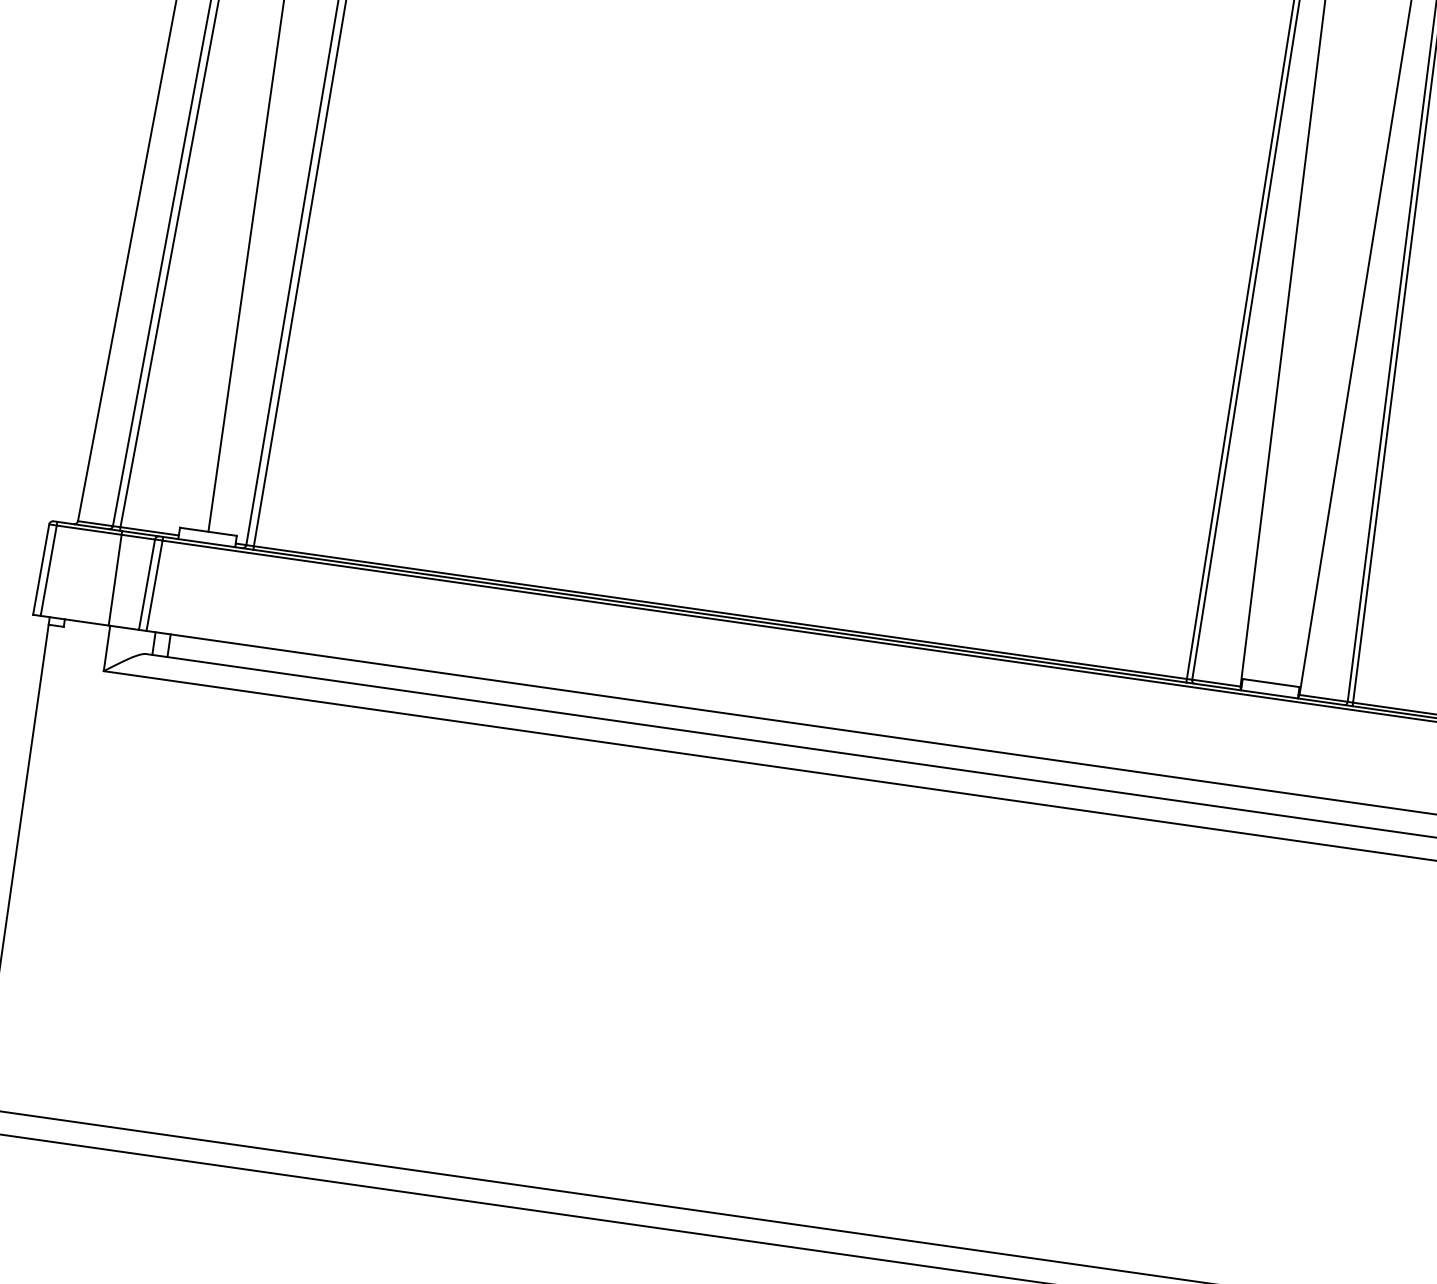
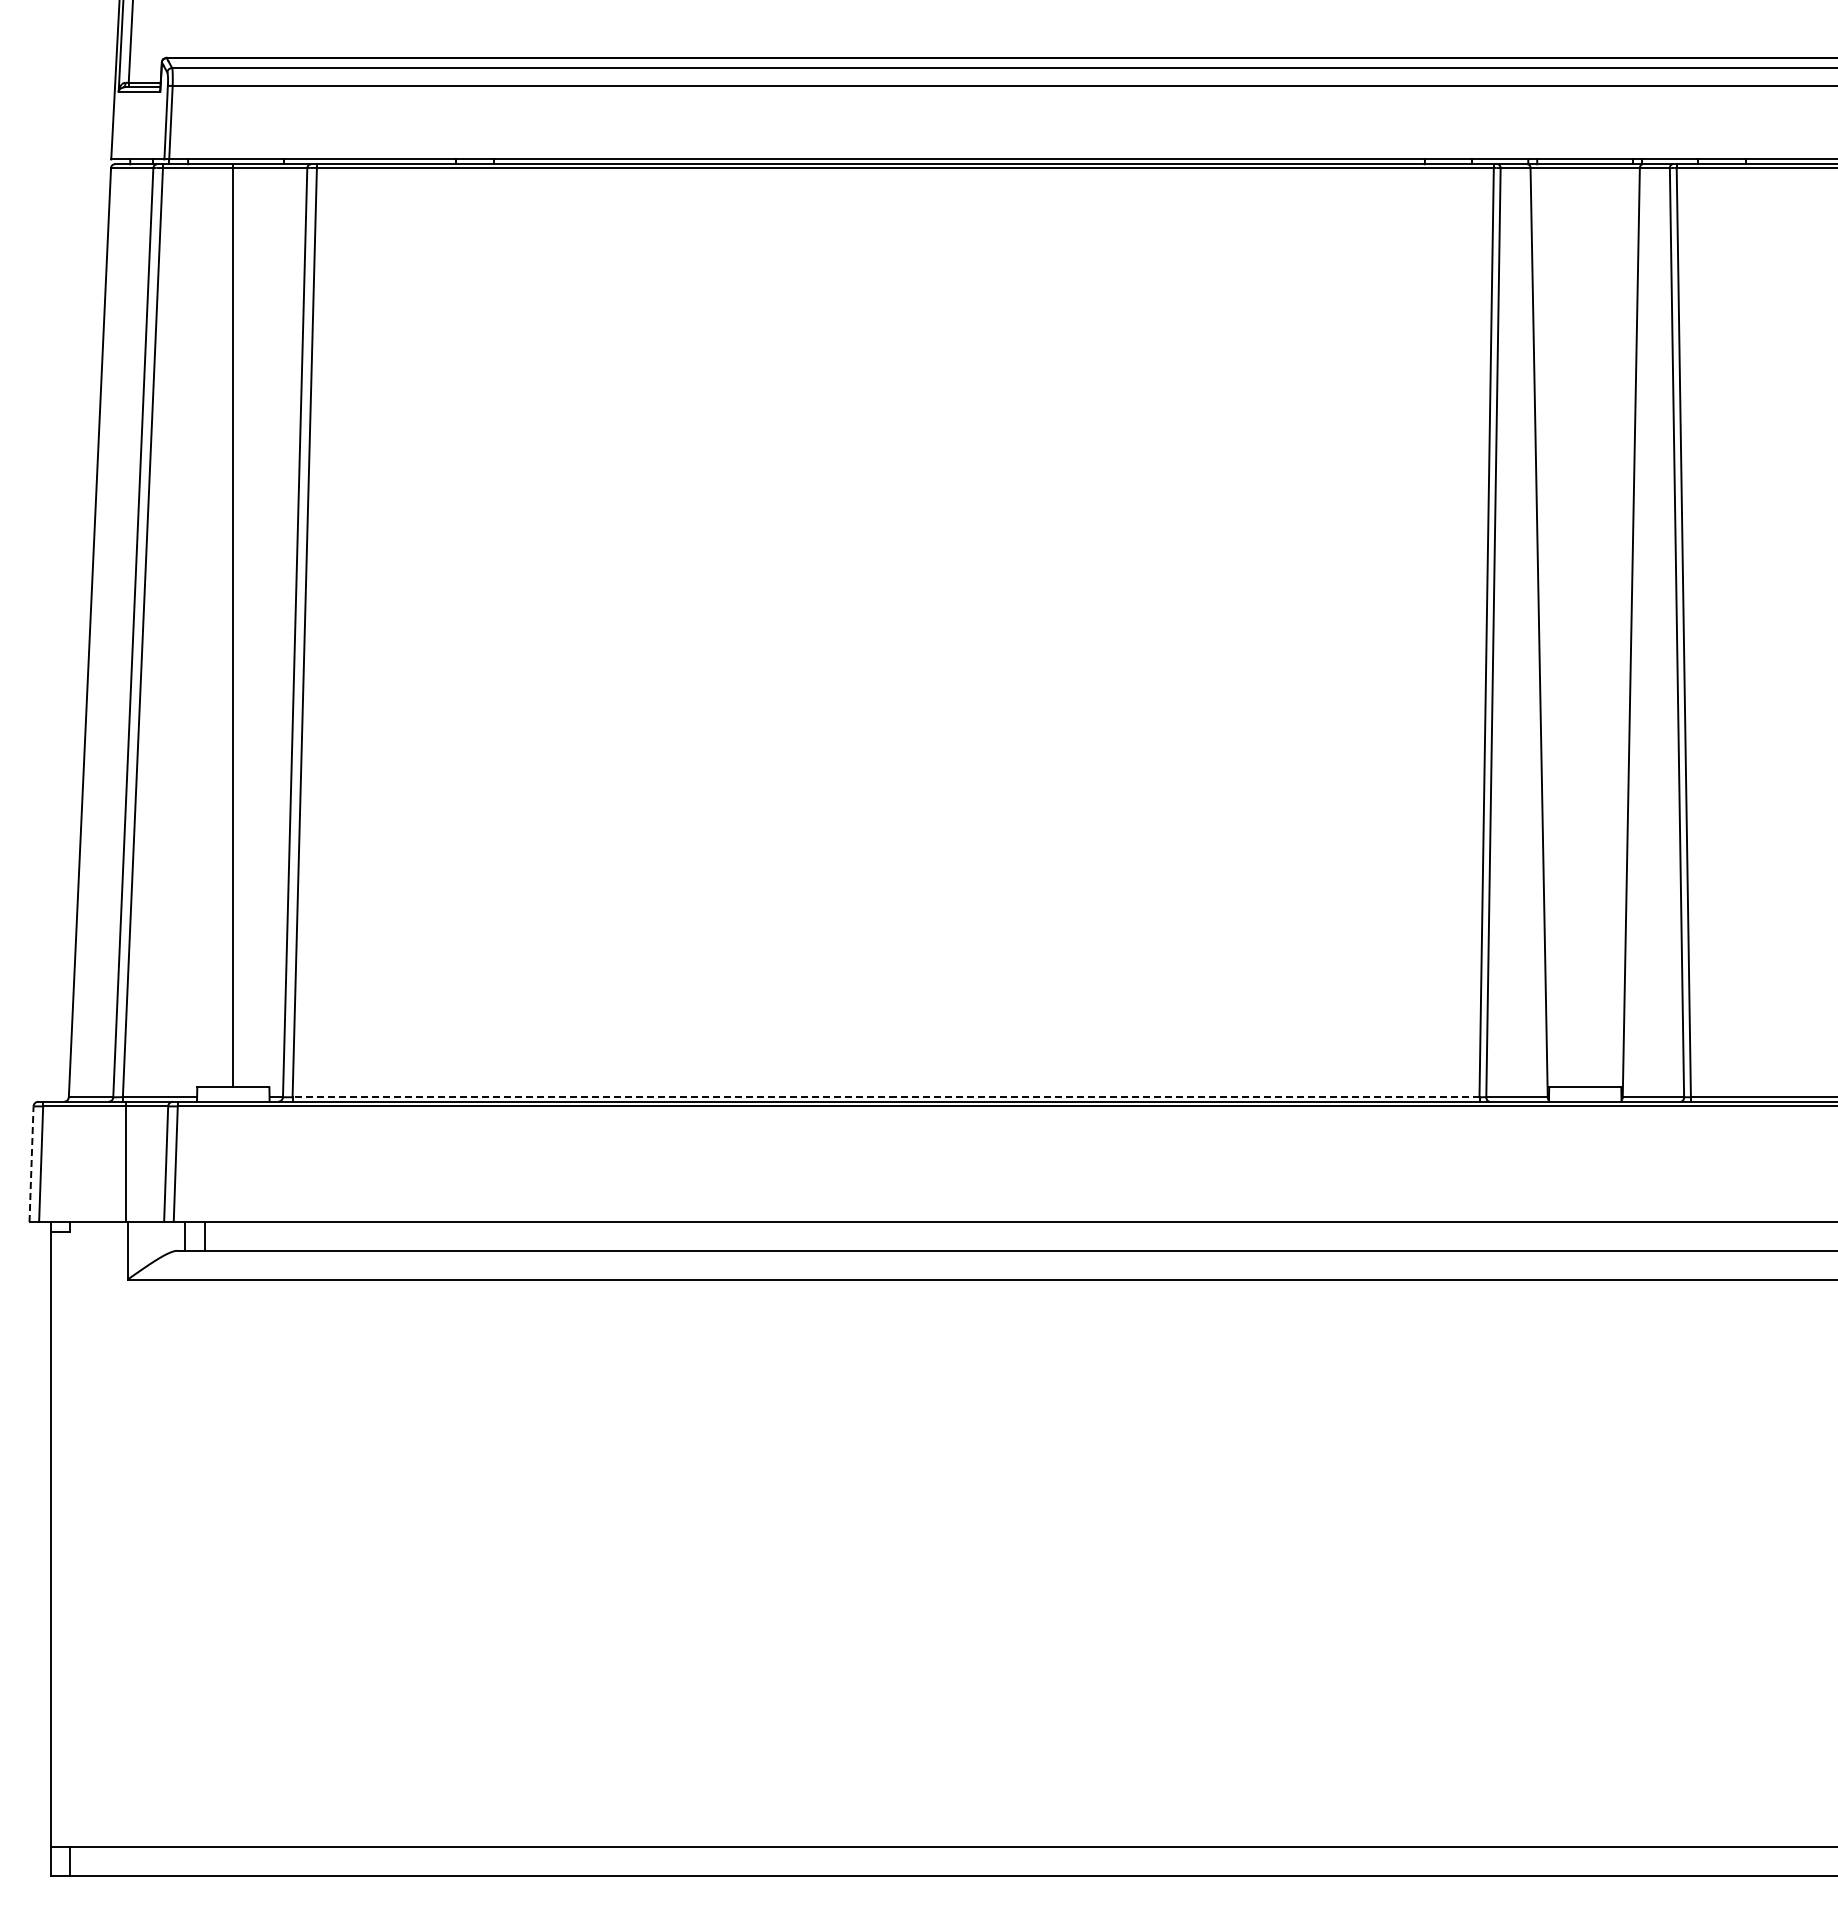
line: (41, 569) -> (31, 1164), solid -> dashed
line: (719, 612) -> (885, 1097), solid -> dashed

